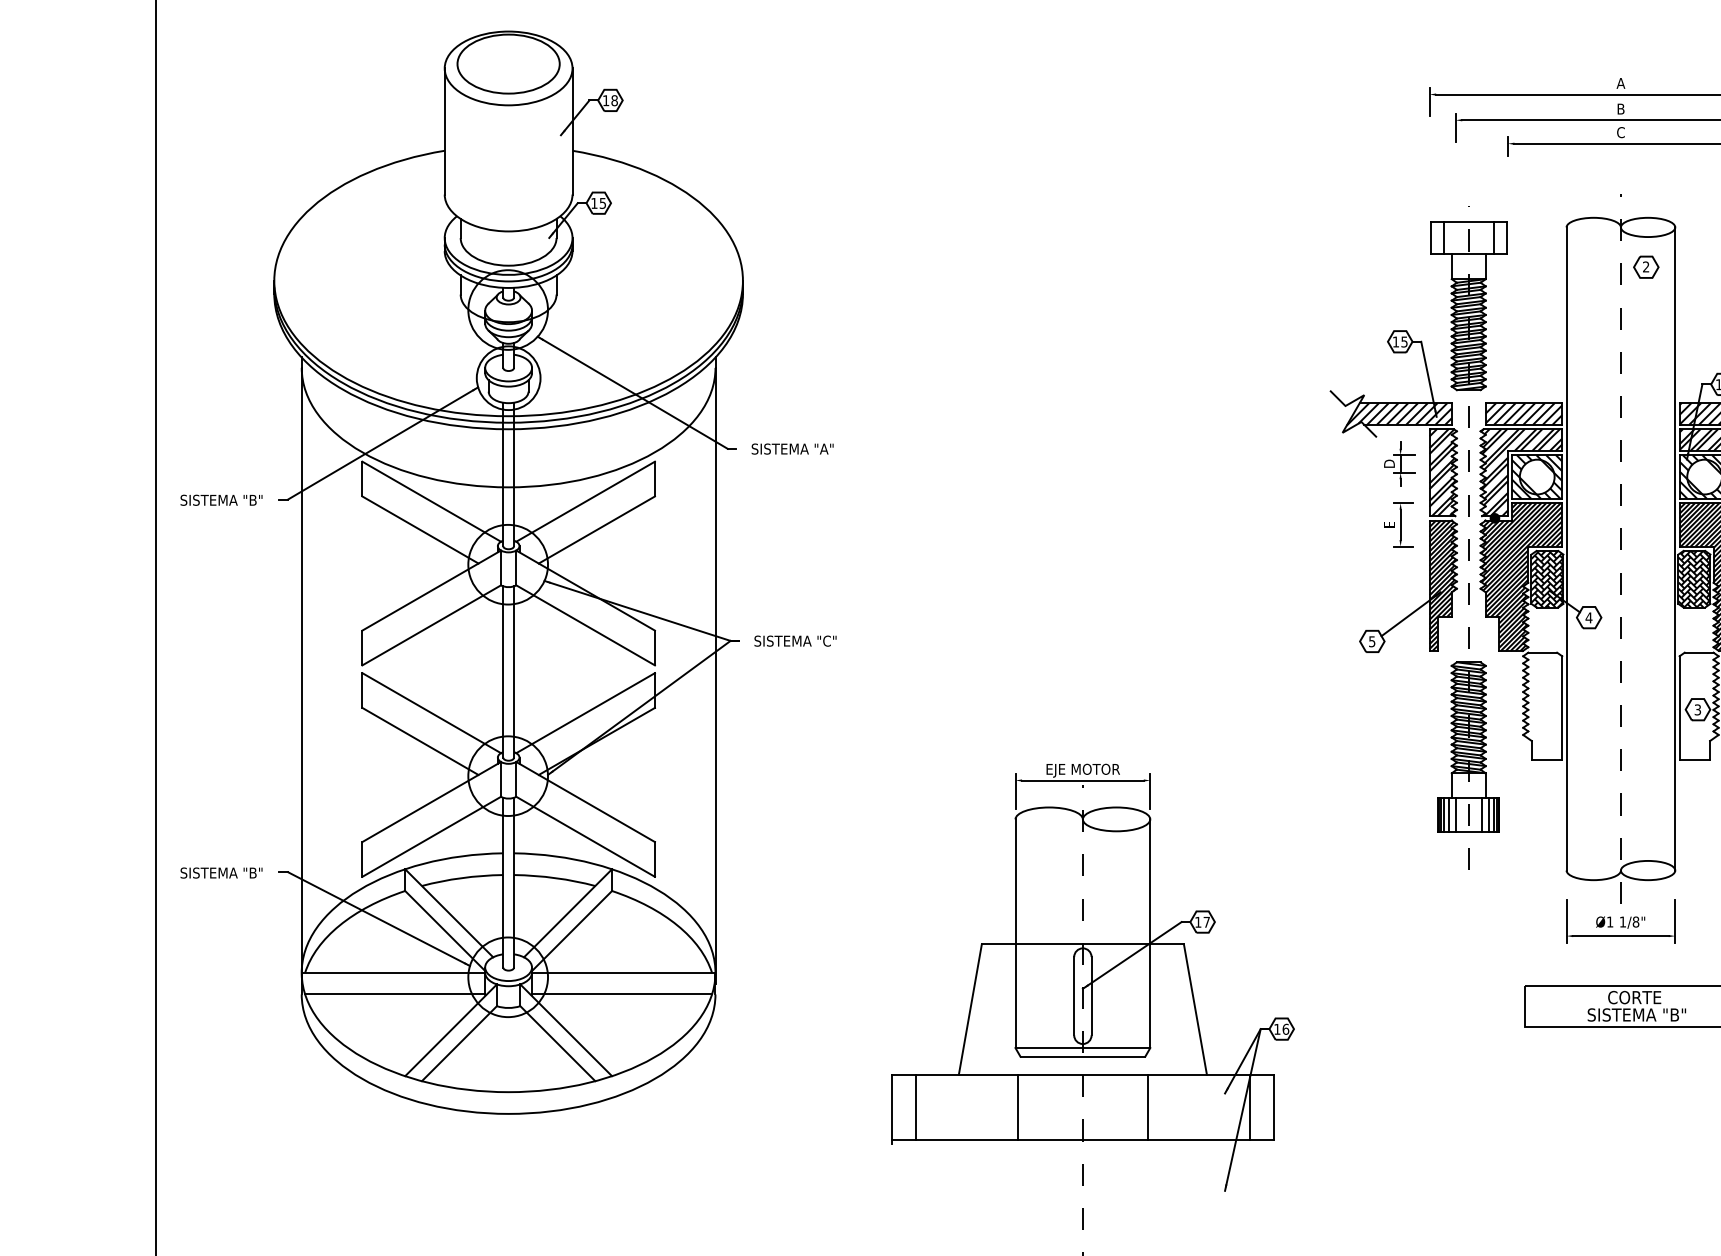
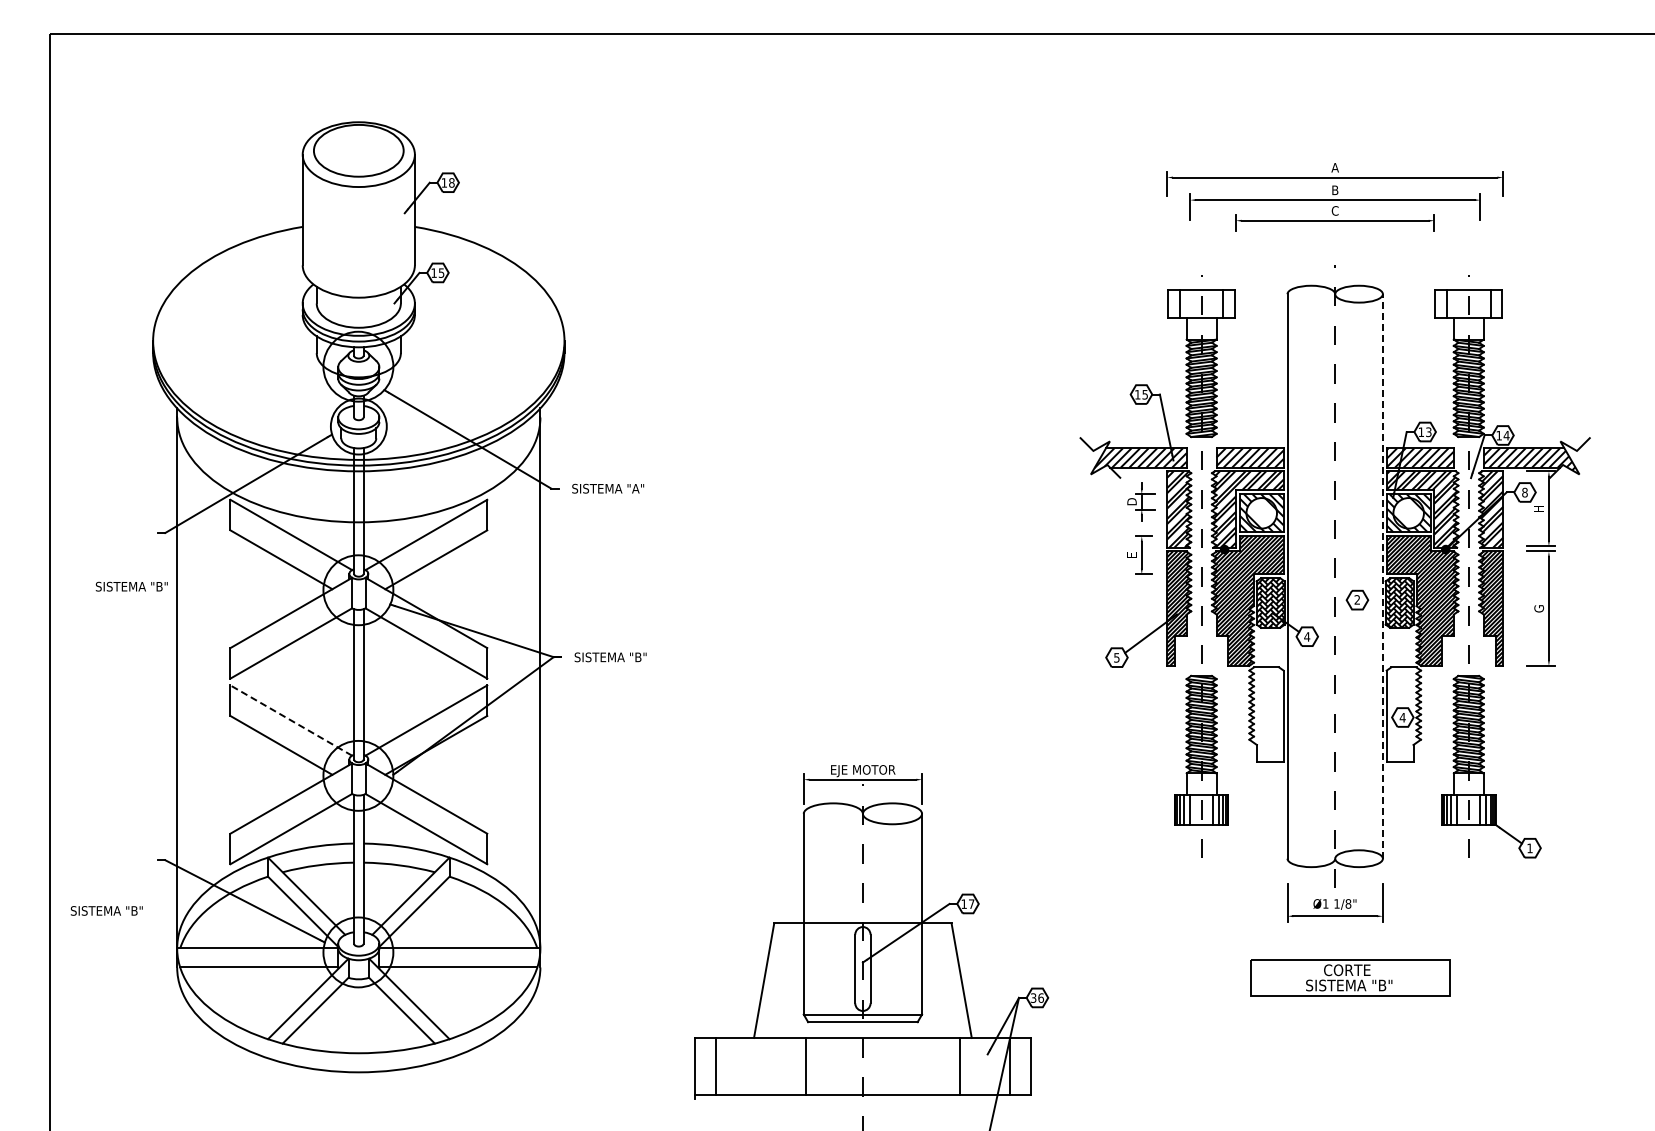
part: (1646, 266) -> (1357, 599), moved
text: (221, 500) -> (131, 586), moved
line: (1674, 547) -> (1382, 575), solid -> dashed
text: (826, 641) -> (637, 657), SISTEMA "C" -> SISTEMA "B"
text: (1697, 709) -> (1402, 717), 3 -> 4
line: (430, 713) -> (290, 720), solid -> dashed
text: (221, 872) -> (106, 910), moved
text: (1277, 1028) -> (1033, 997), 16 -> 36
line: (1148, 1107) -> (960, 1066), moved

